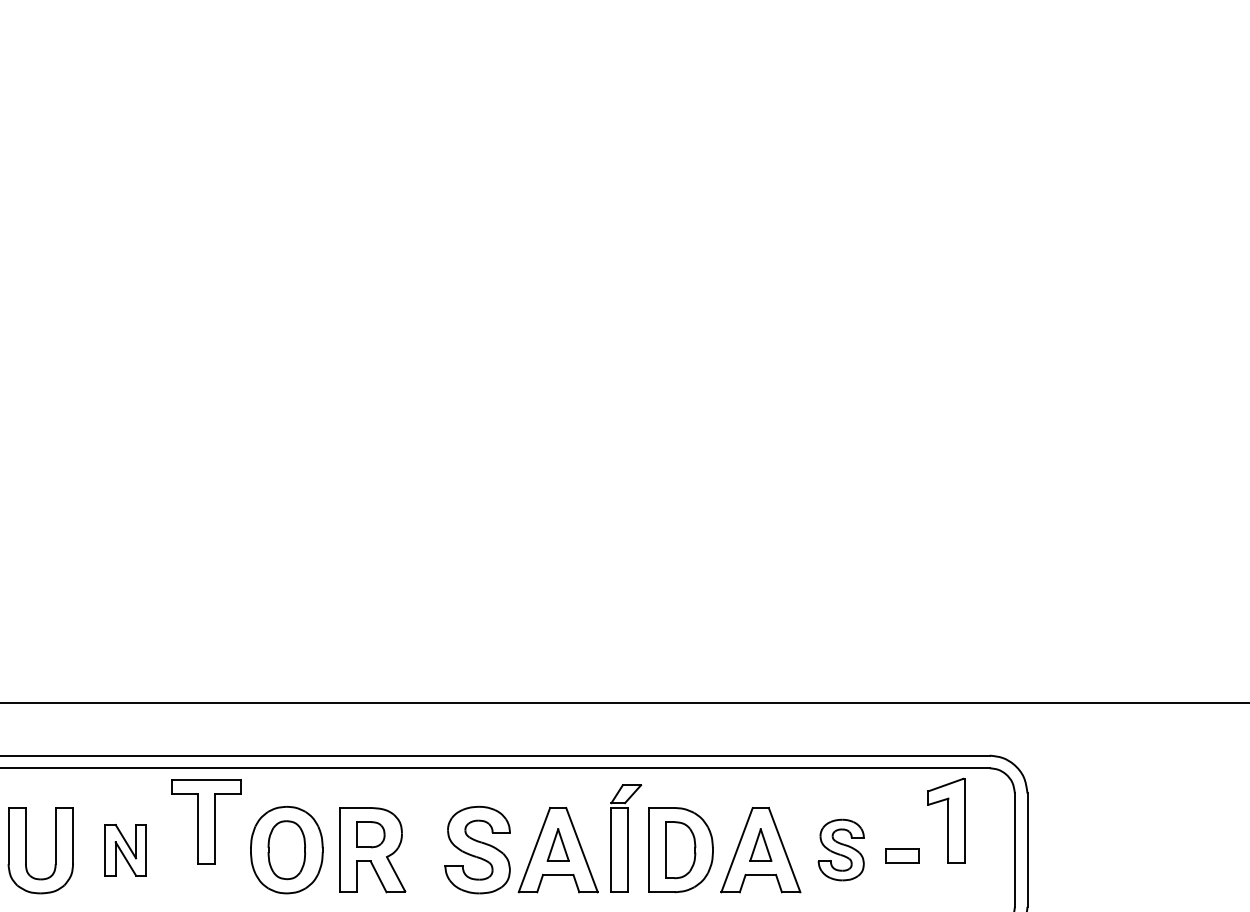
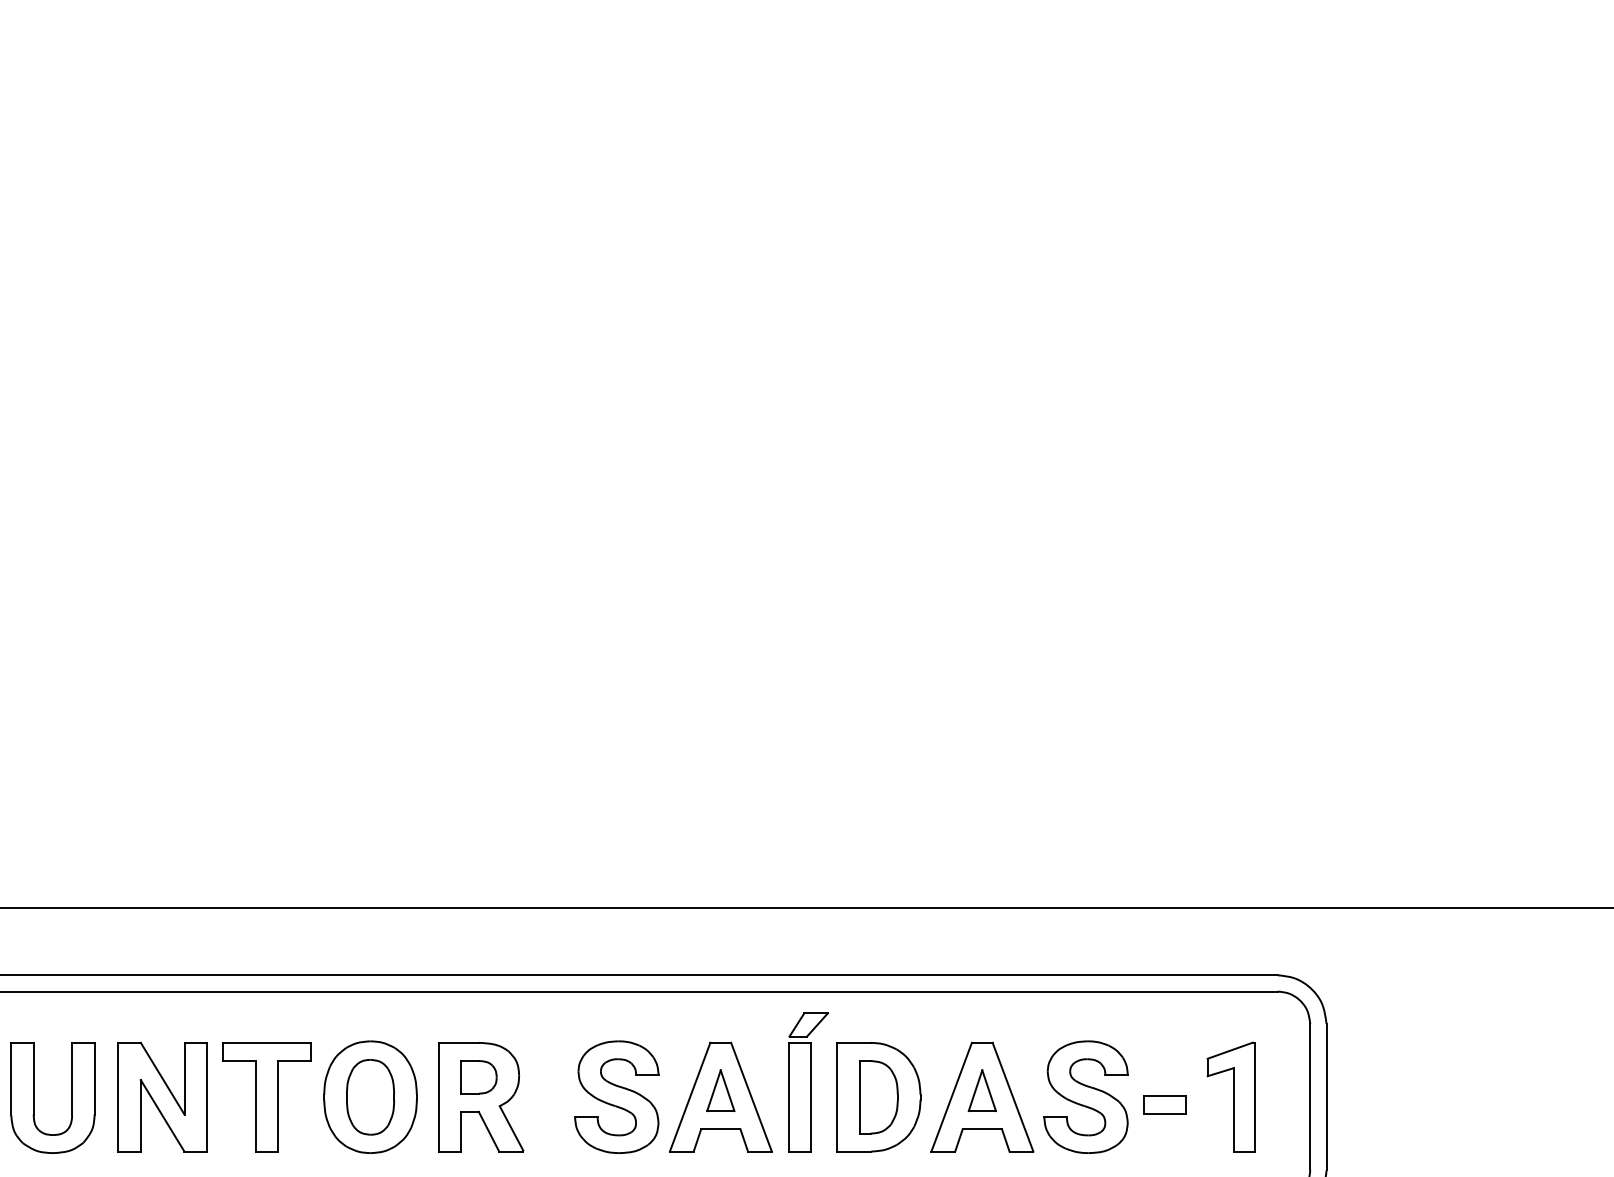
part: (946, 820) -> (1231, 1096), moved
part: (206, 821) -> (266, 1096), moved
part: (841, 849) -> (1086, 1096), size x1.43
part: (125, 850) -> (162, 1097), size x1.67

